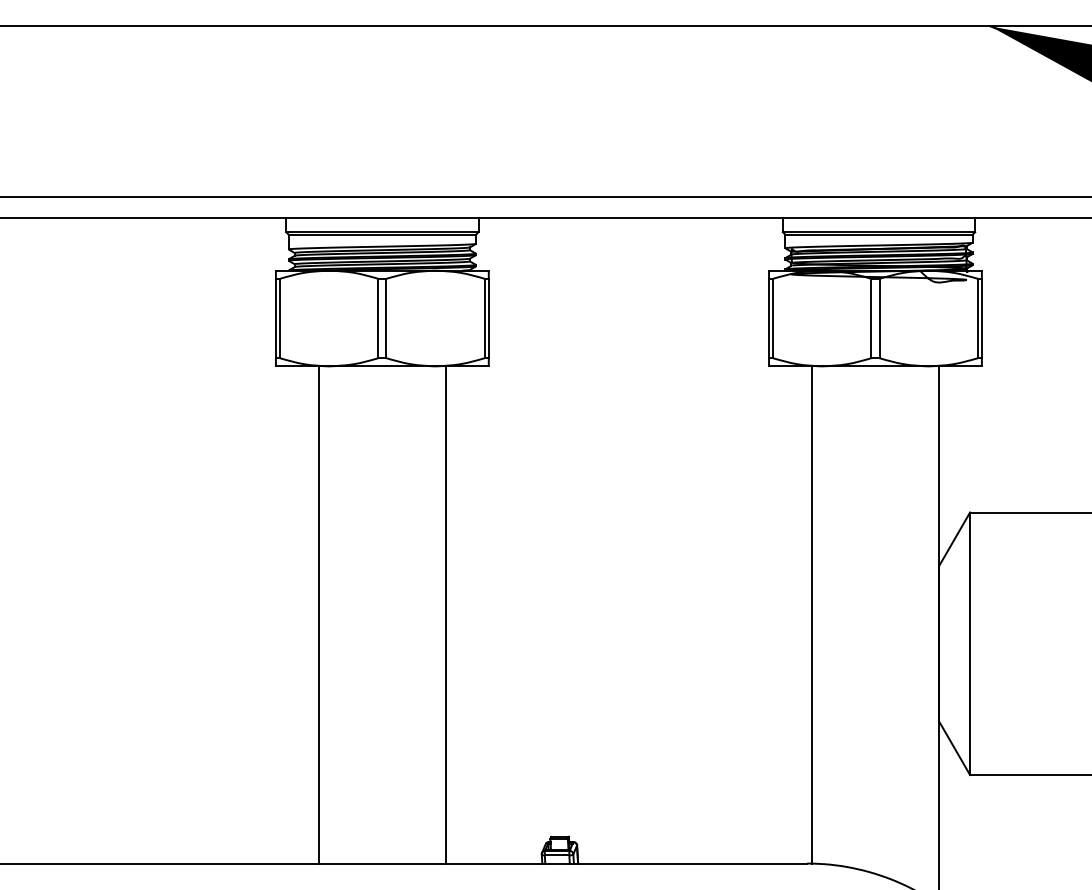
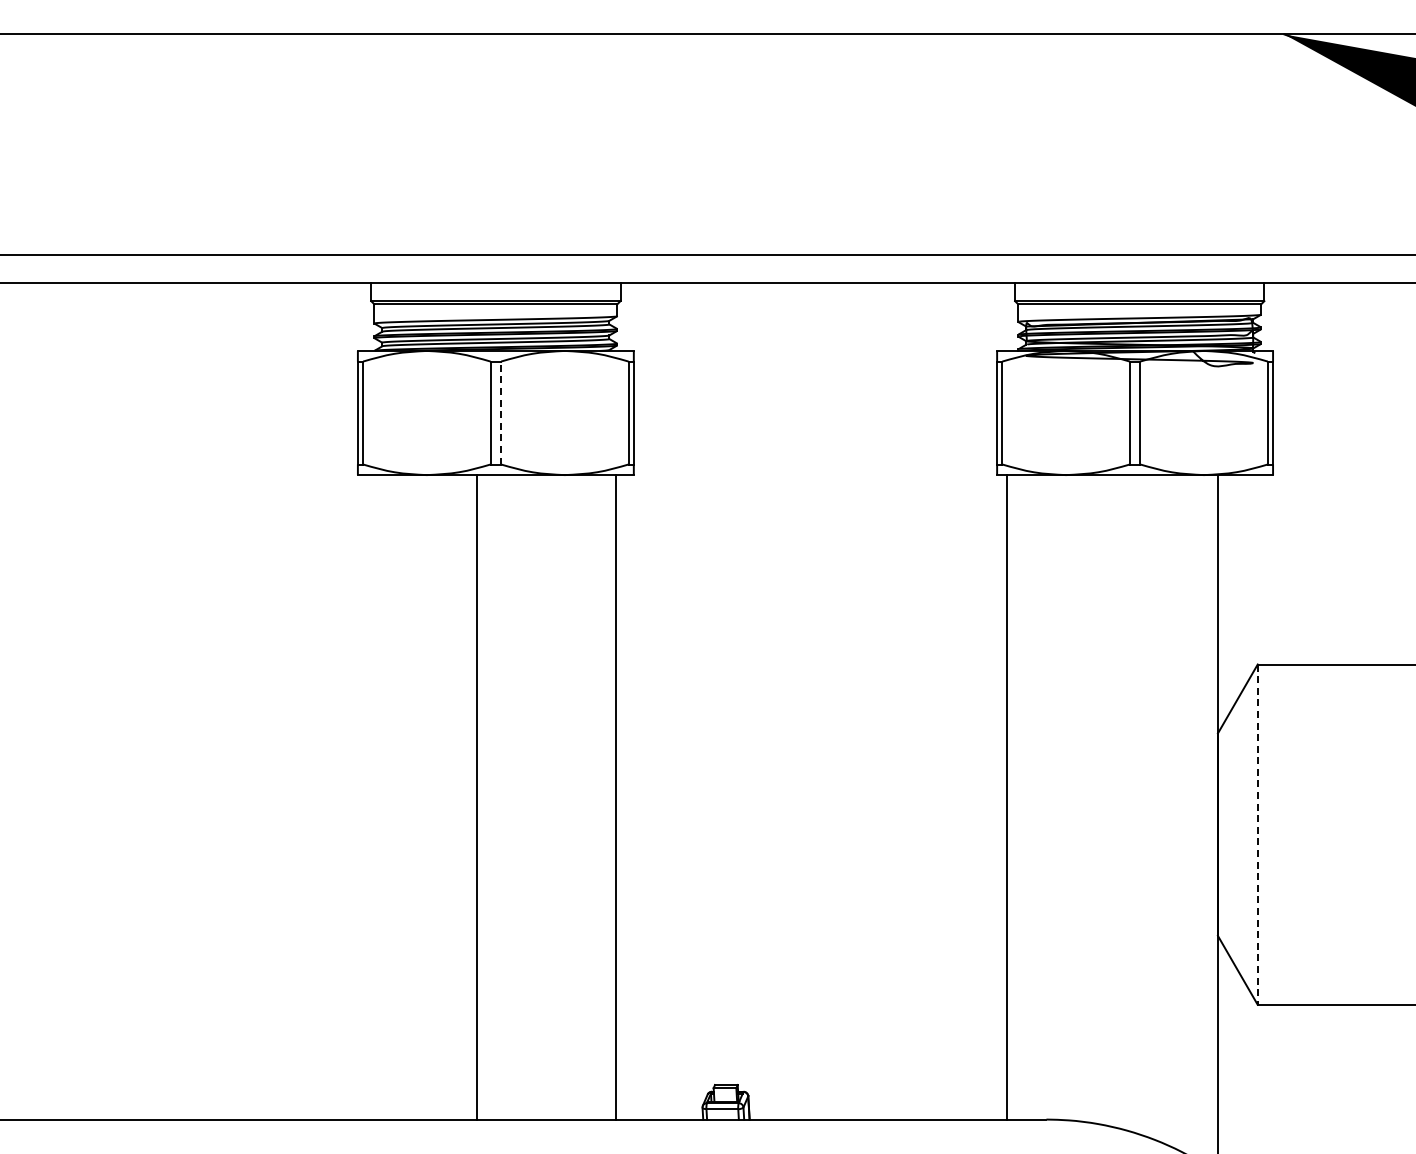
line: (386, 318) -> (501, 412), solid -> dashed
line: (318, 615) -> (477, 797), moved
line: (446, 615) -> (615, 797), moved
line: (811, 615) -> (1007, 797), moved
line: (969, 644) -> (1257, 835), solid -> dashed

